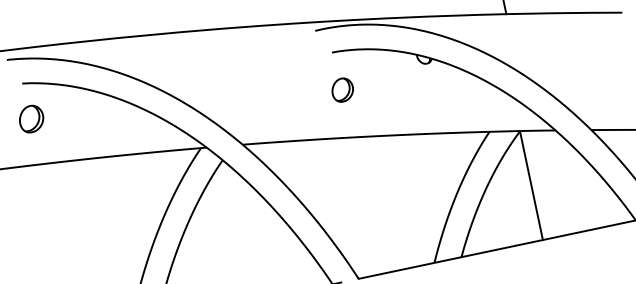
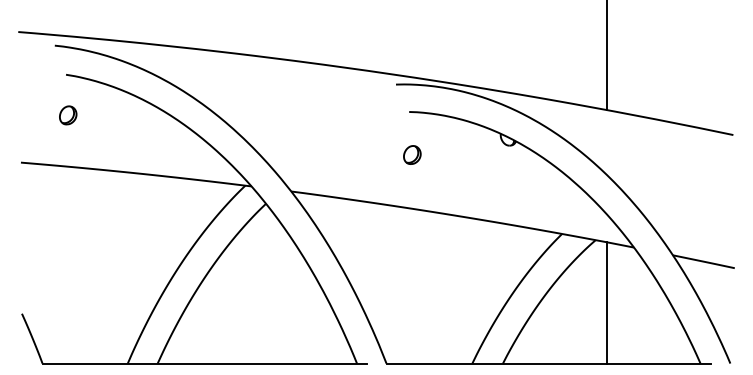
part: (342, 89) -> (412, 154), size x0.71
part: (31, 119) -> (68, 115), size x0.62
line: (531, 186) -> (607, 302), moved

